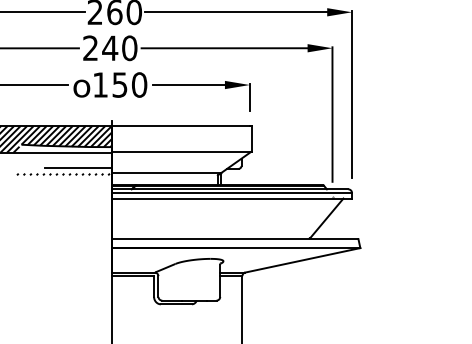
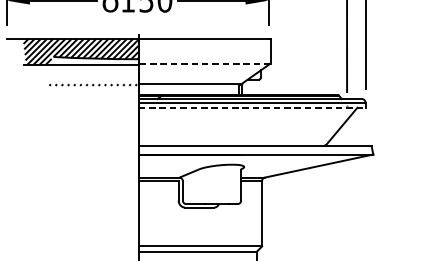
line: (181, 152) -> (204, 64), solid -> dashed
line: (78, 168) -> (107, 79), removed
line: (232, 198) -> (252, 107), solid -> dashed

